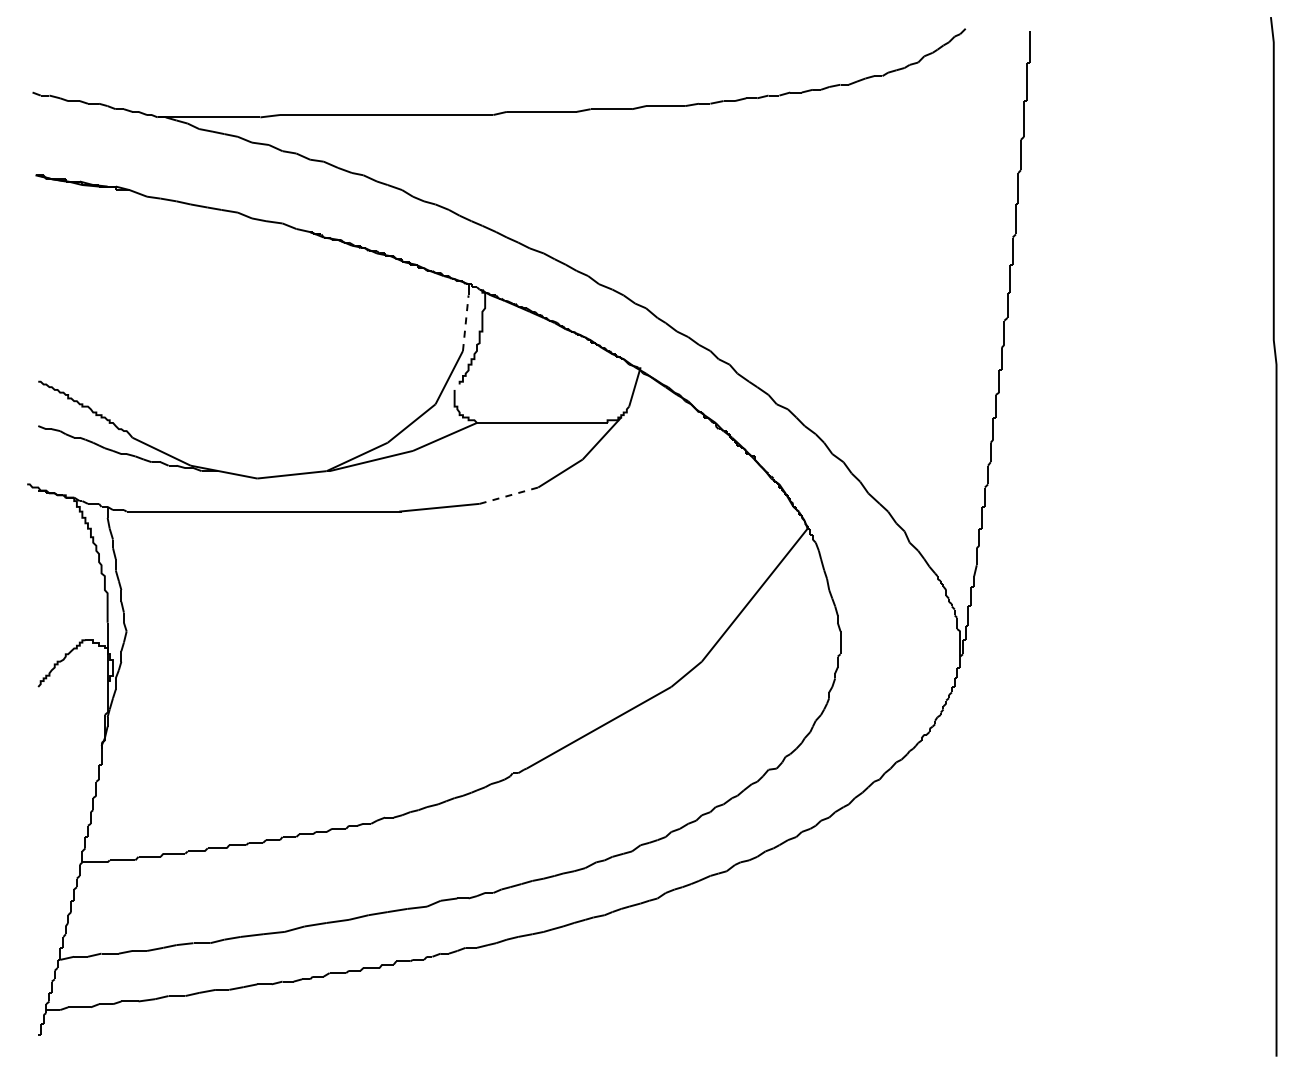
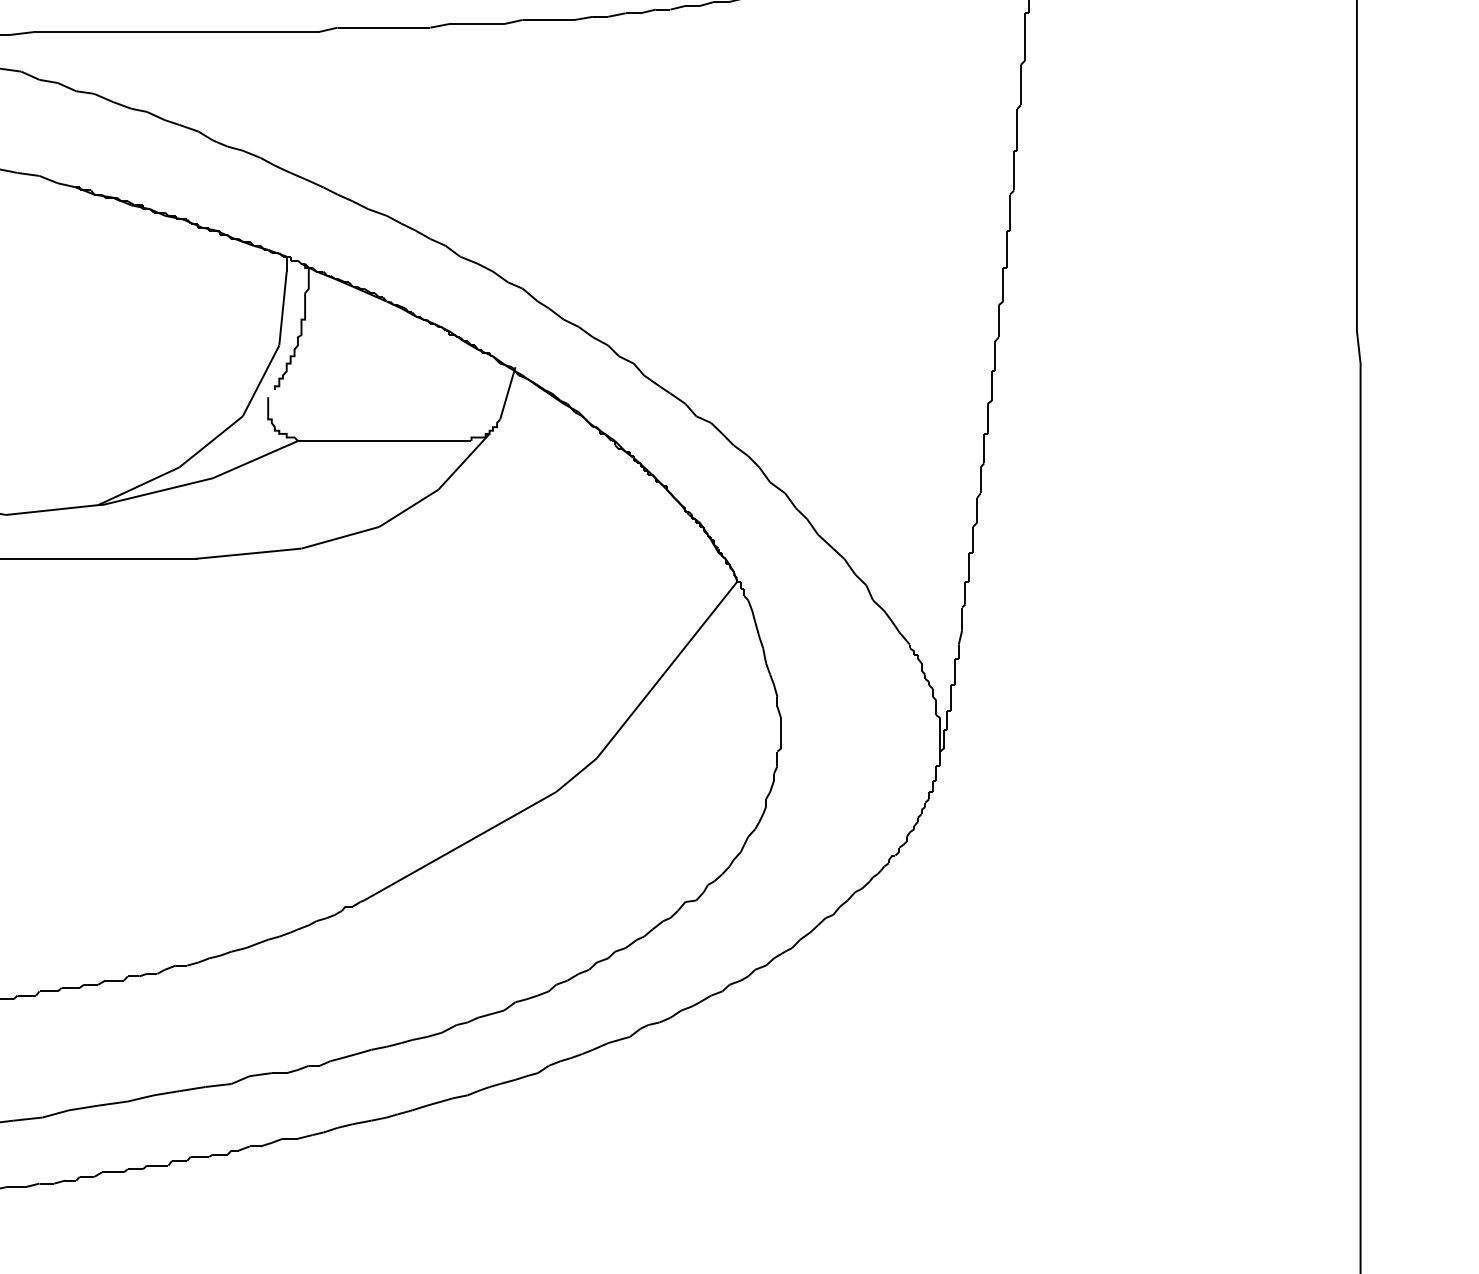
line: (465, 323) -> (282, 308), dashed -> solid
line: (509, 495) -> (341, 537), dashed -> solid

